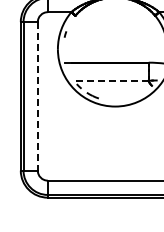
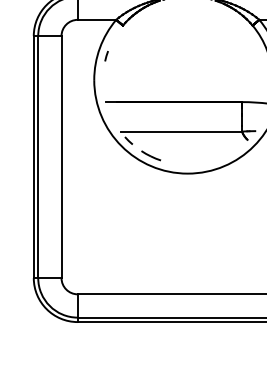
line: (110, 80) -> (179, 131), dashed -> solid
line: (37, 96) -> (60, 157), dashed -> solid

